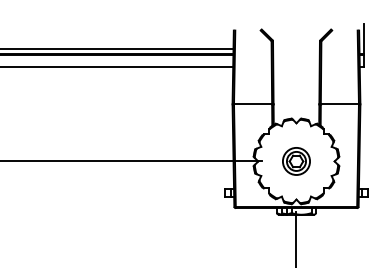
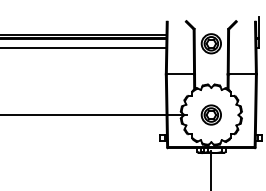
part: (296, 61) -> (211, 43), added

